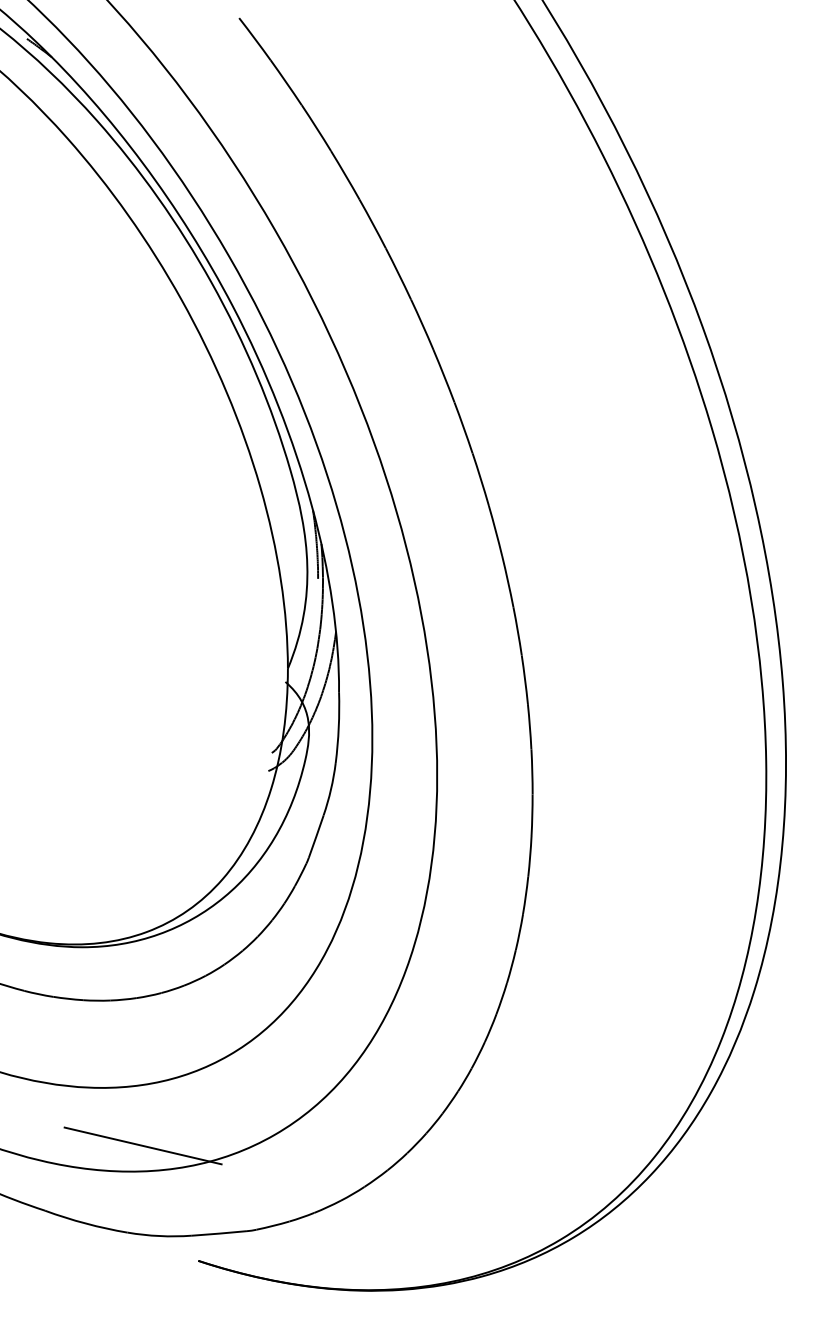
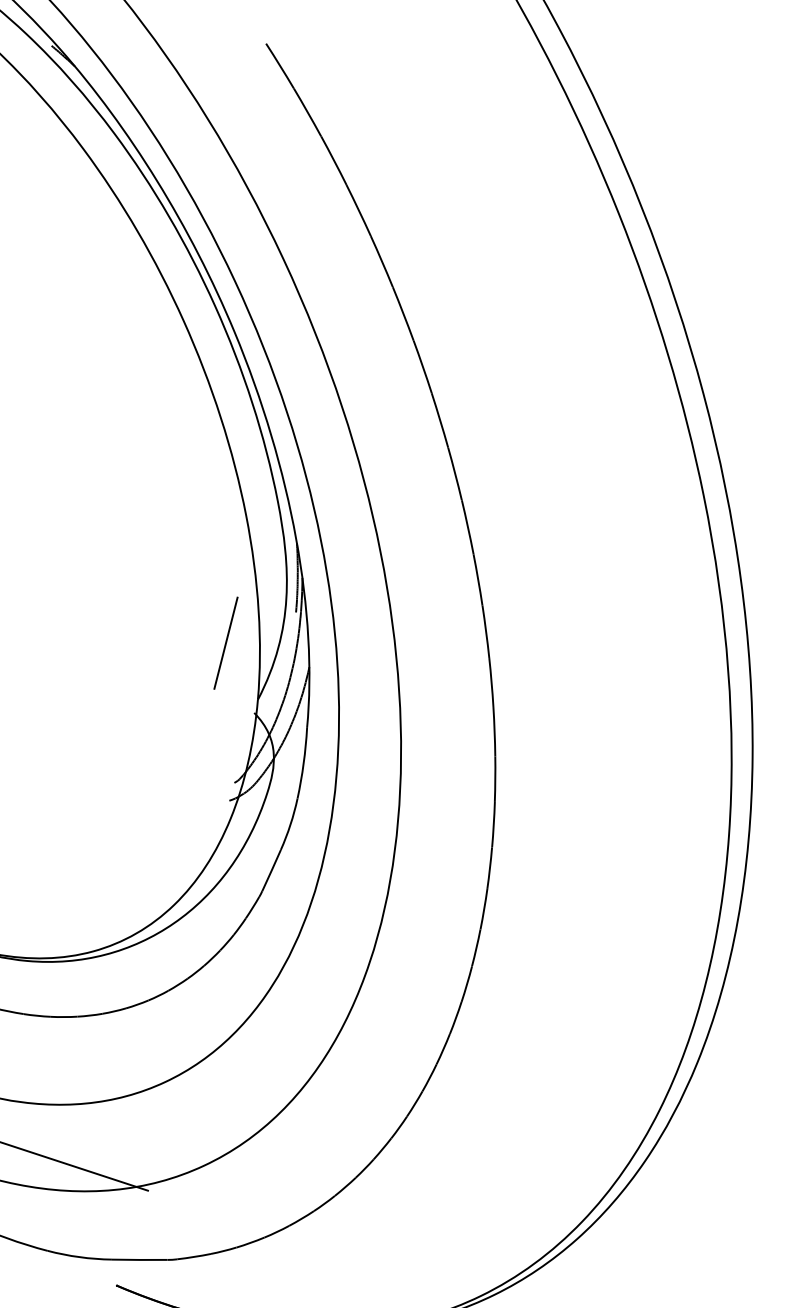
line: (251, 615) -> (226, 643), added

